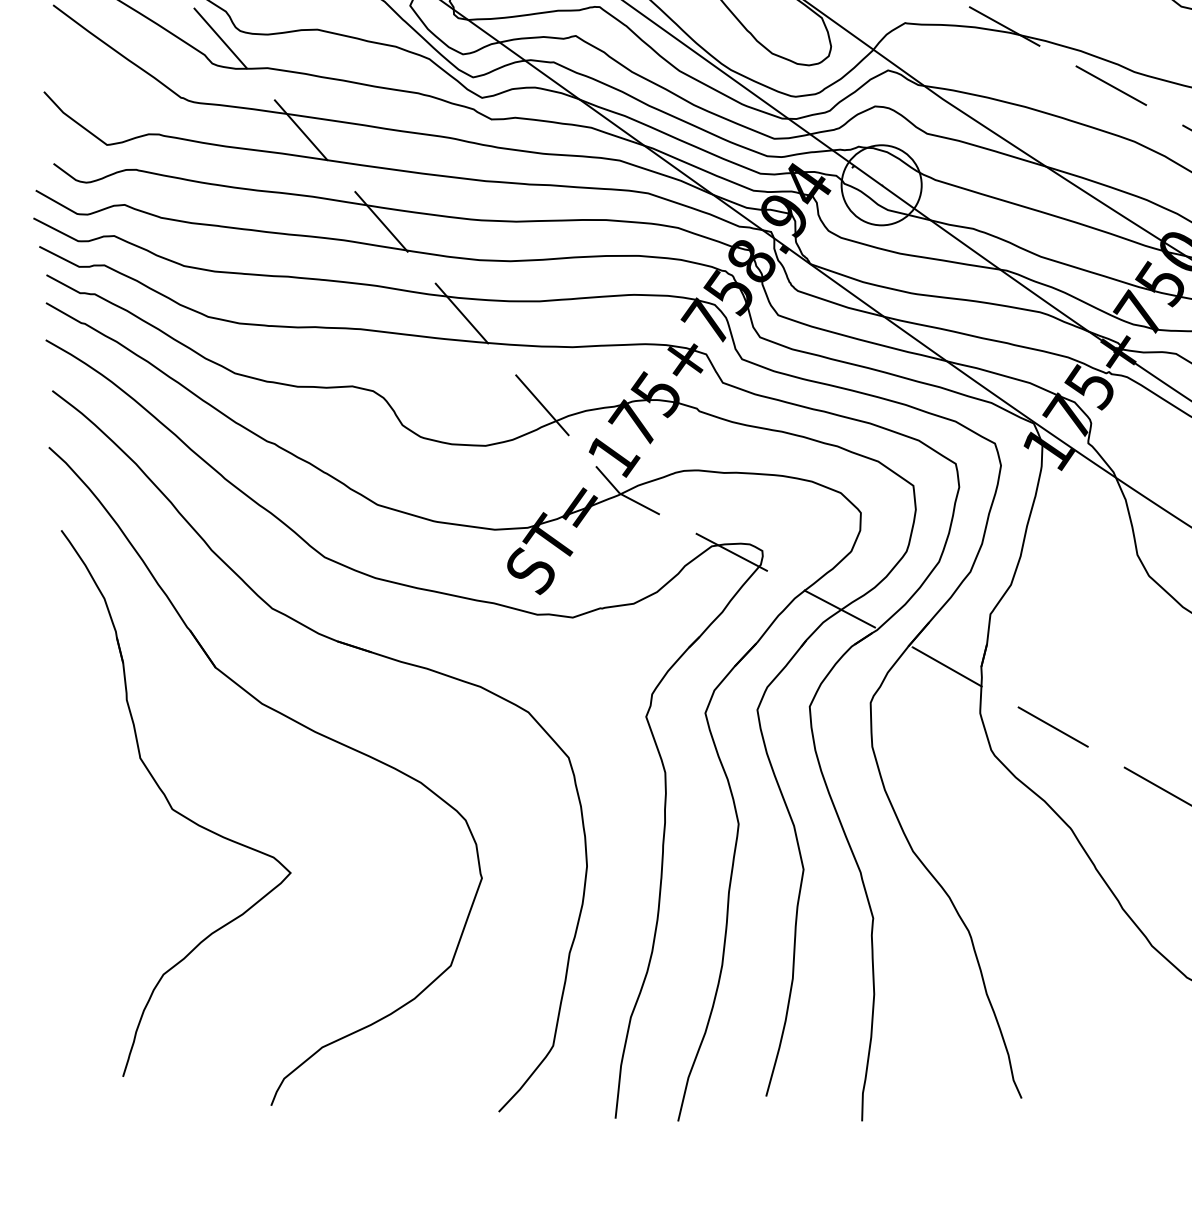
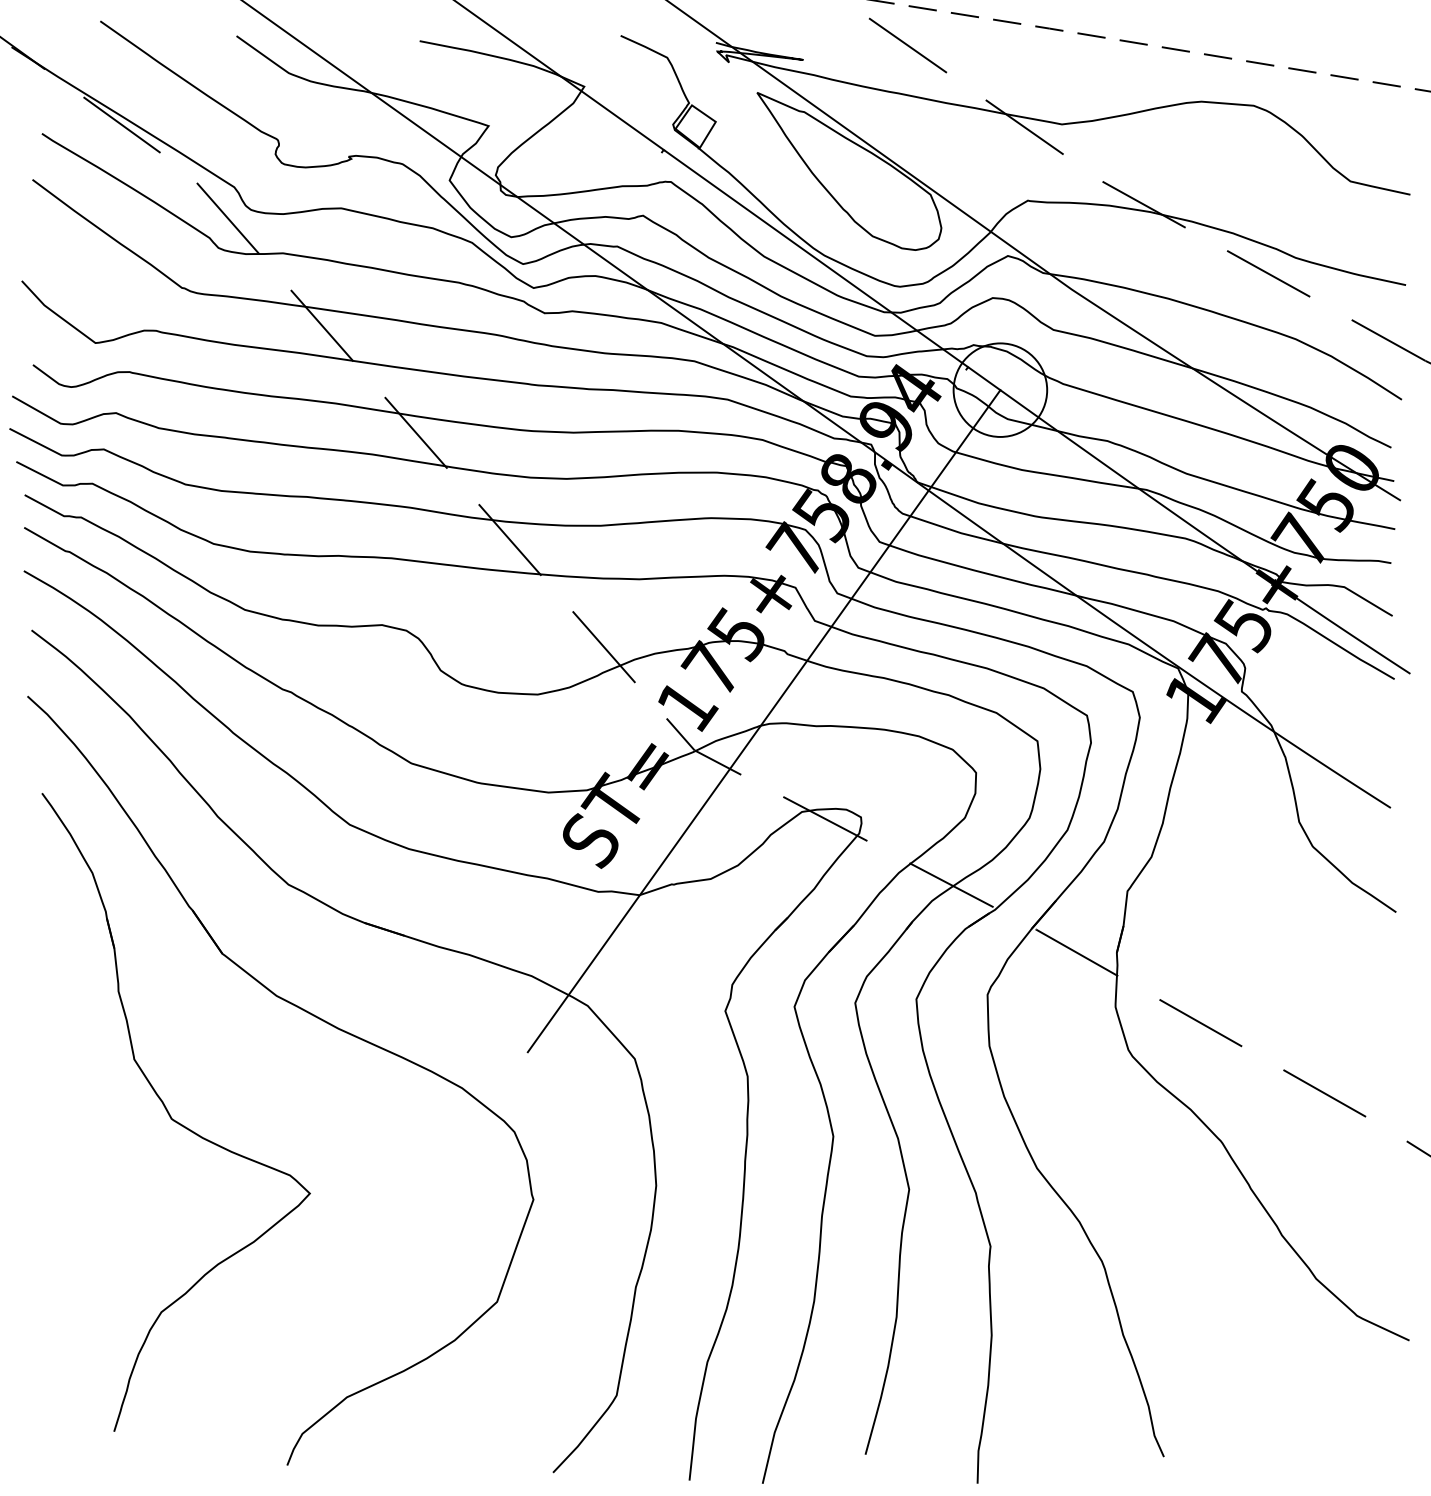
line: (678, 468) -> (763, 721), added

